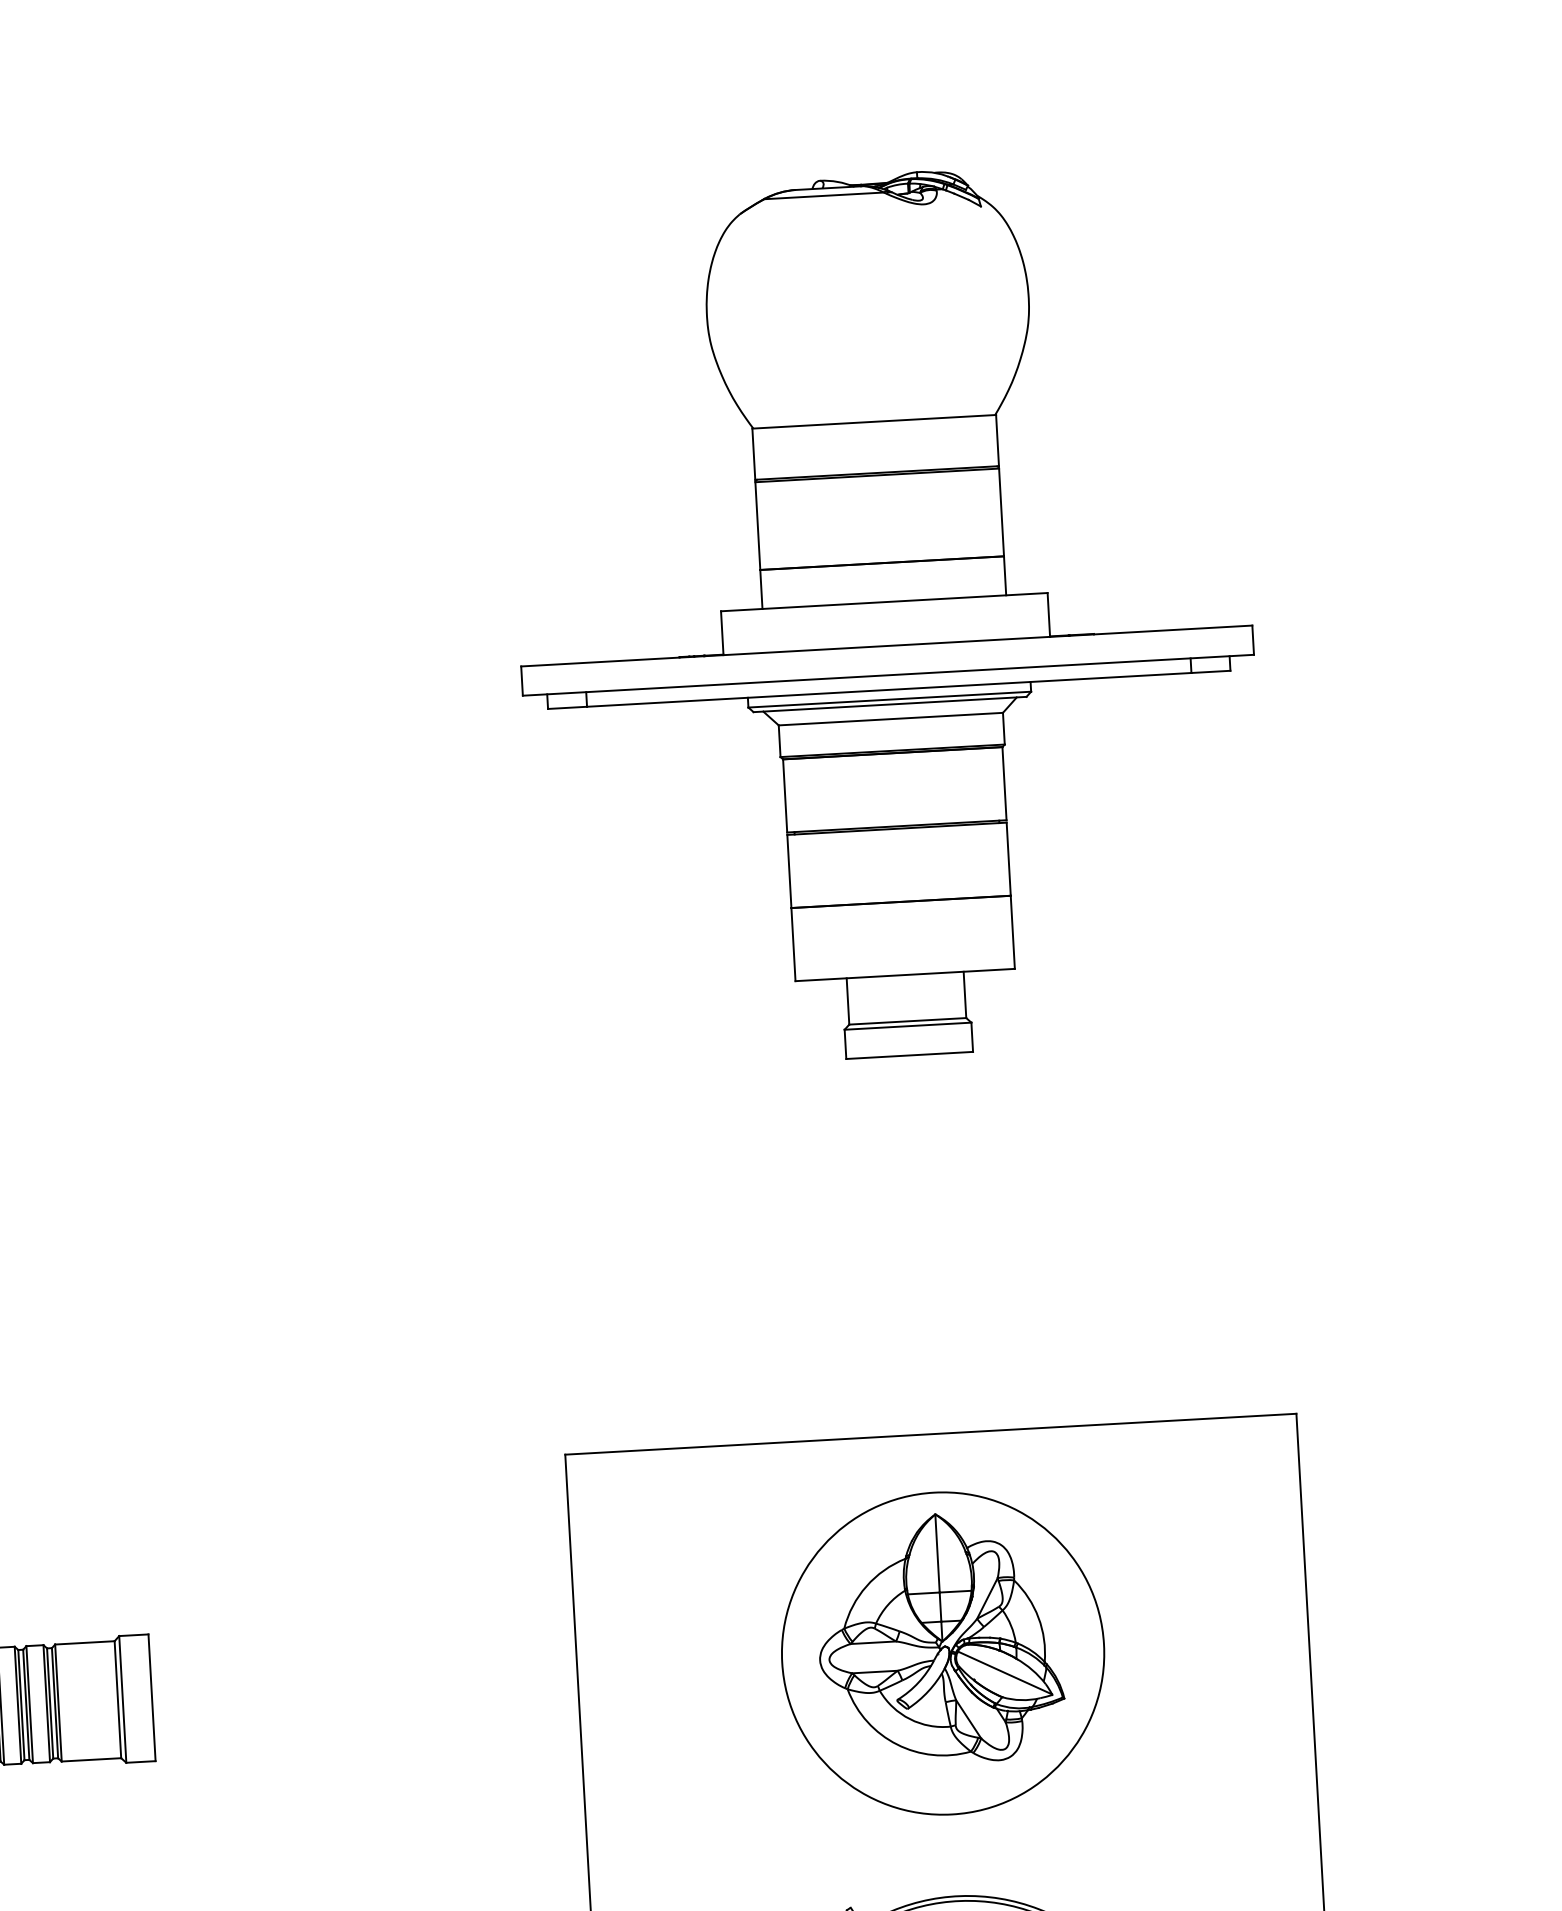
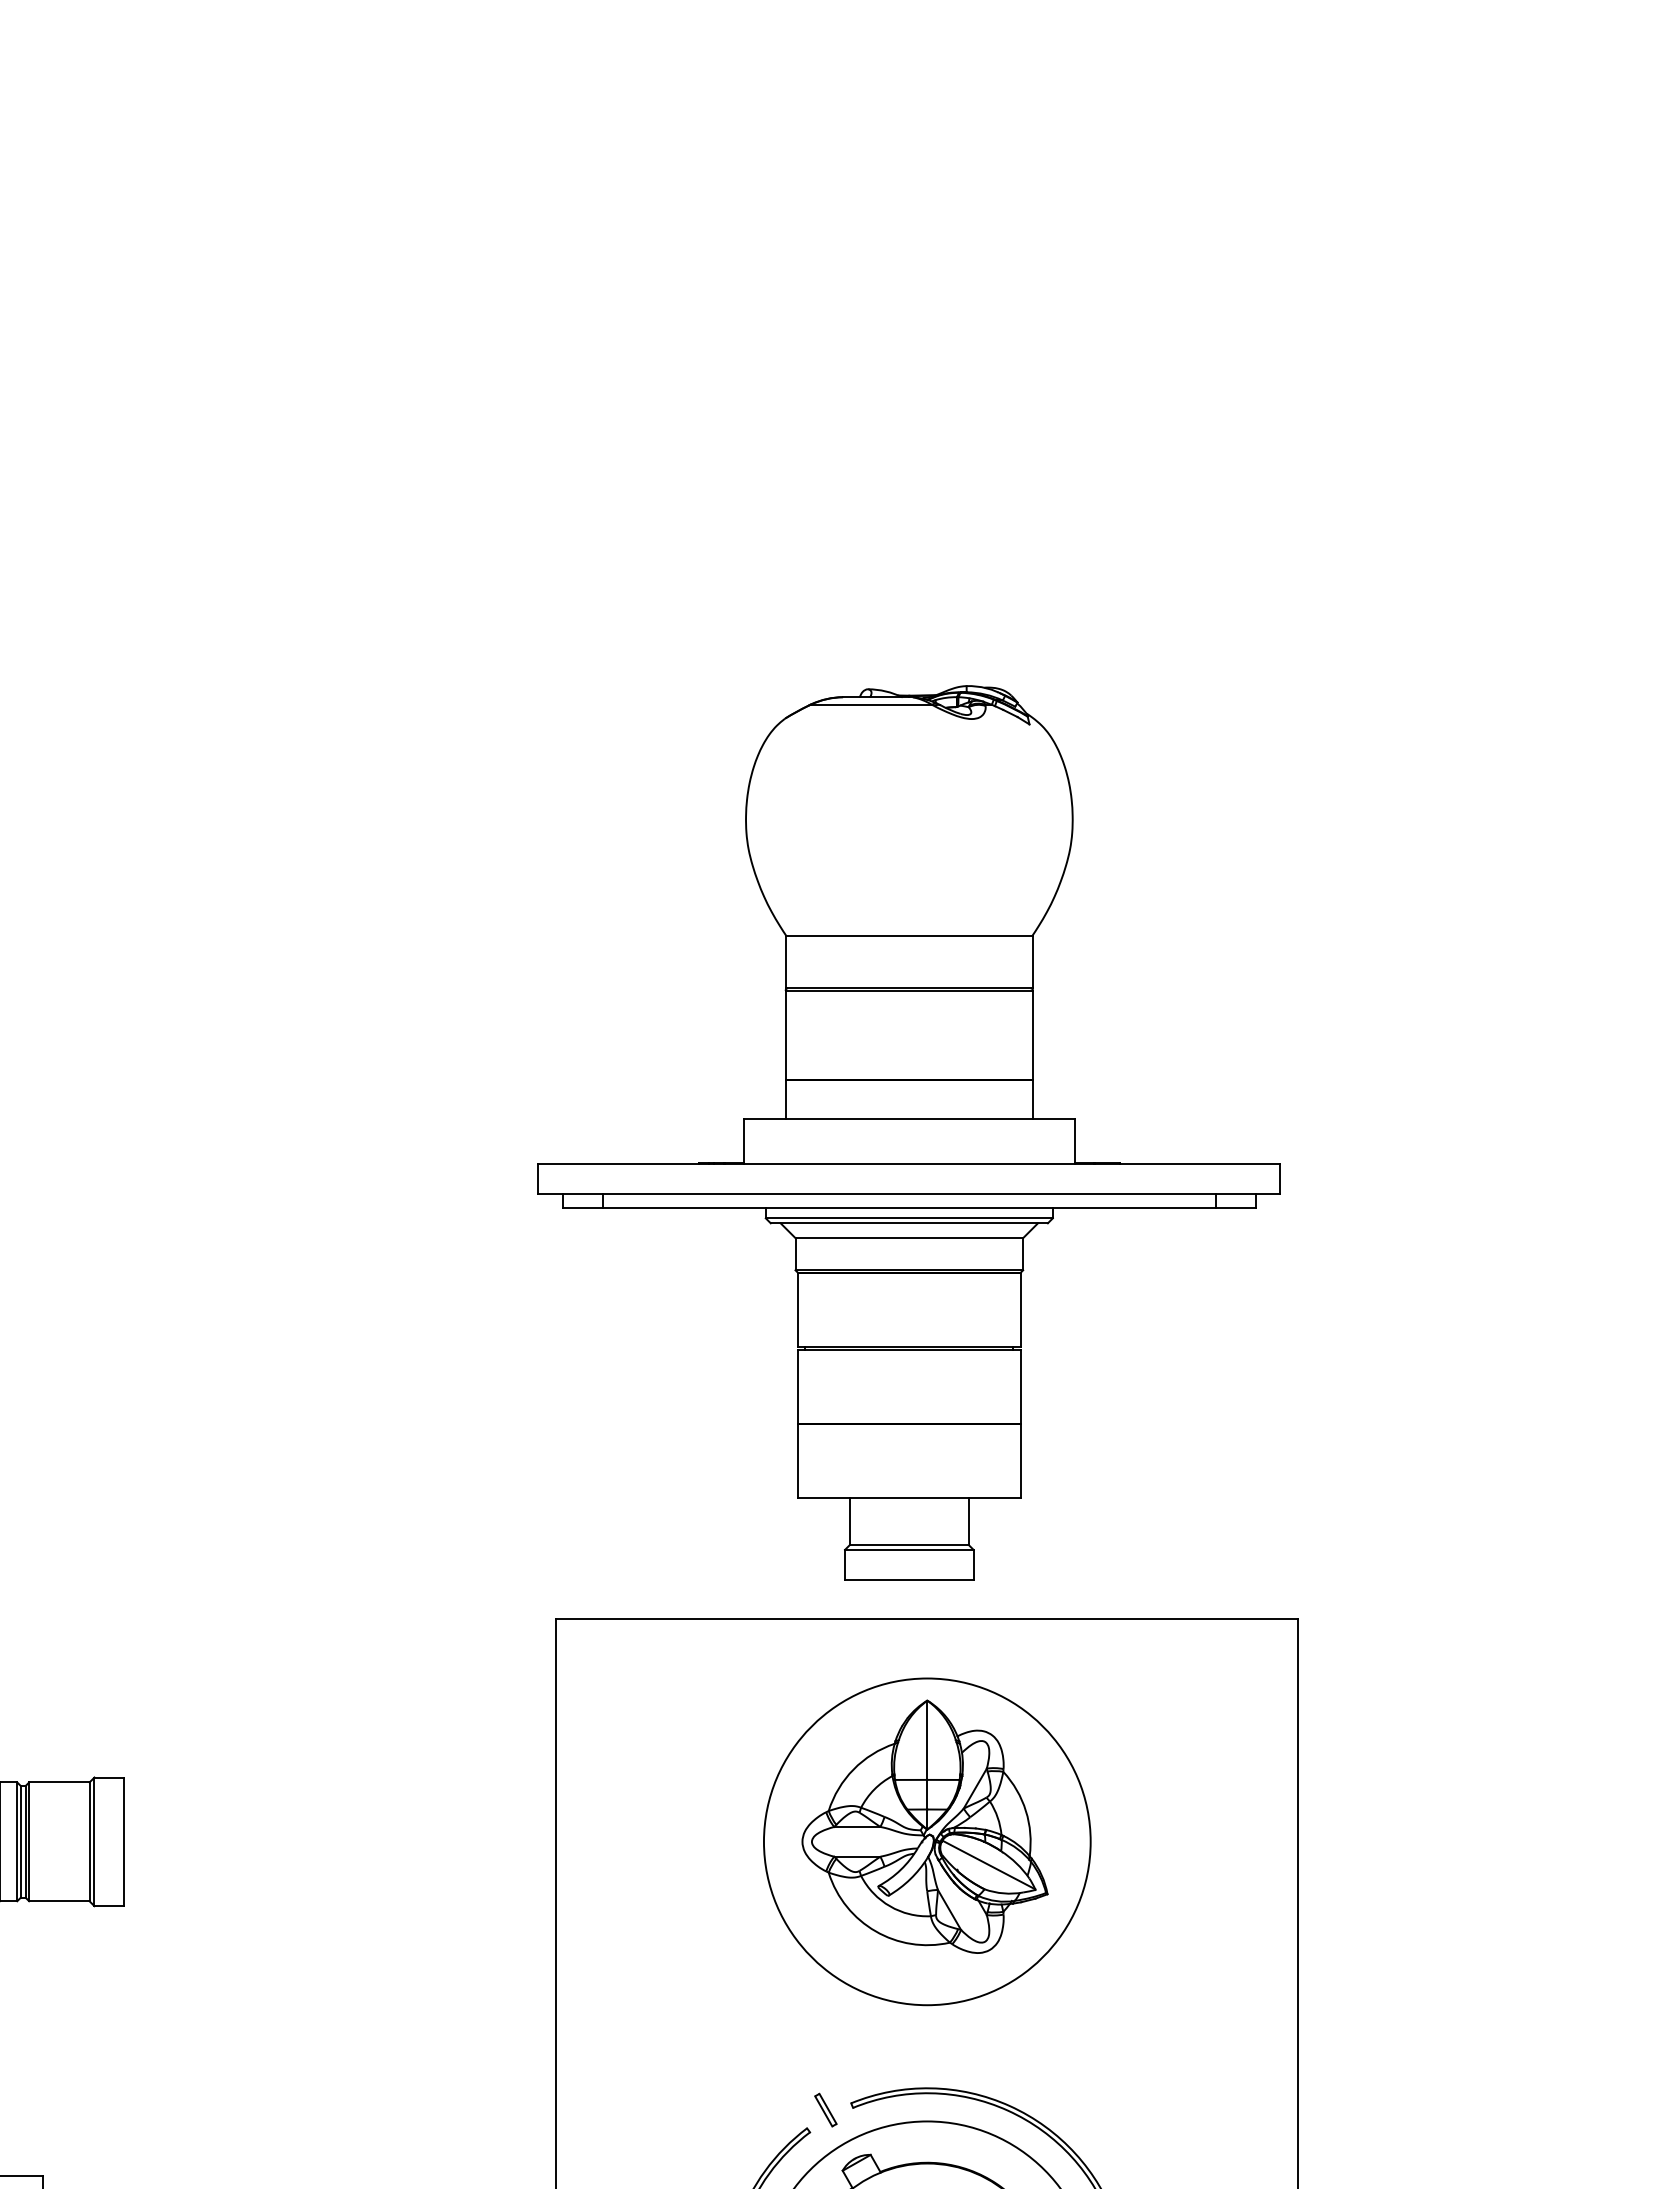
part: (884, 615) -> (908, 1132), moved

